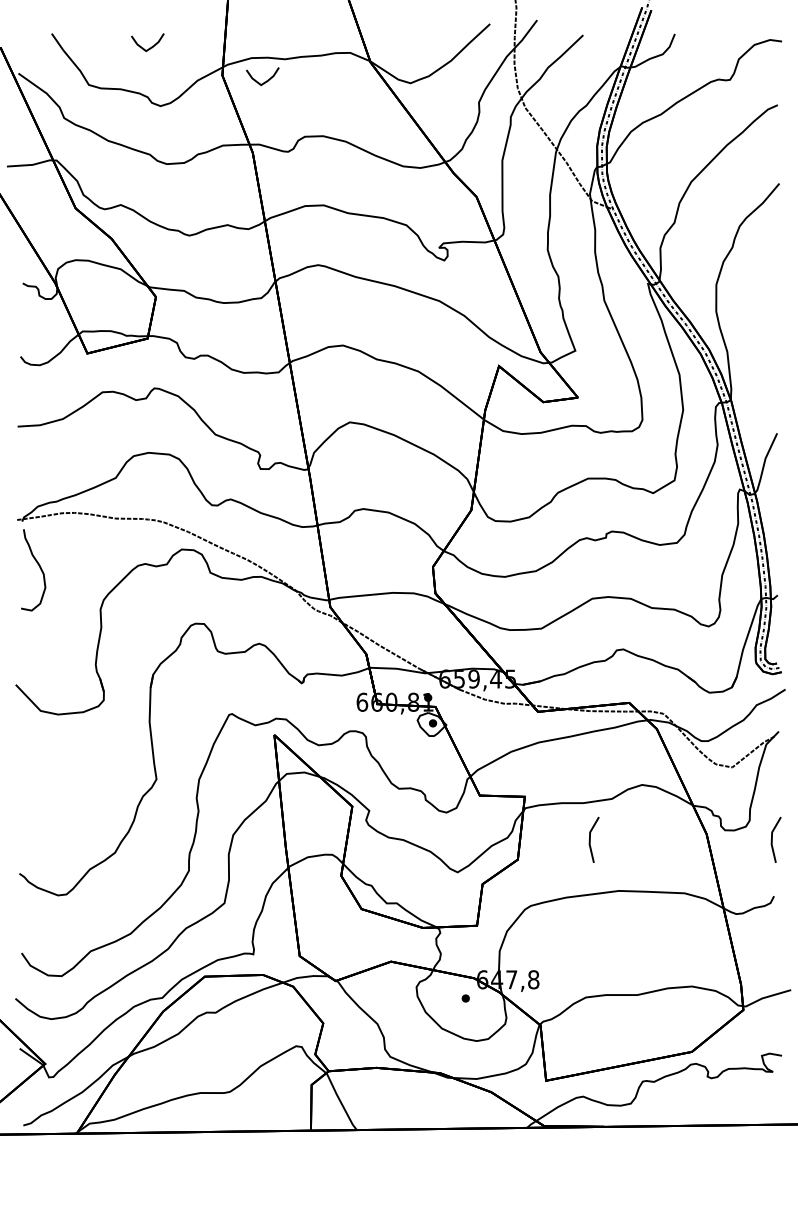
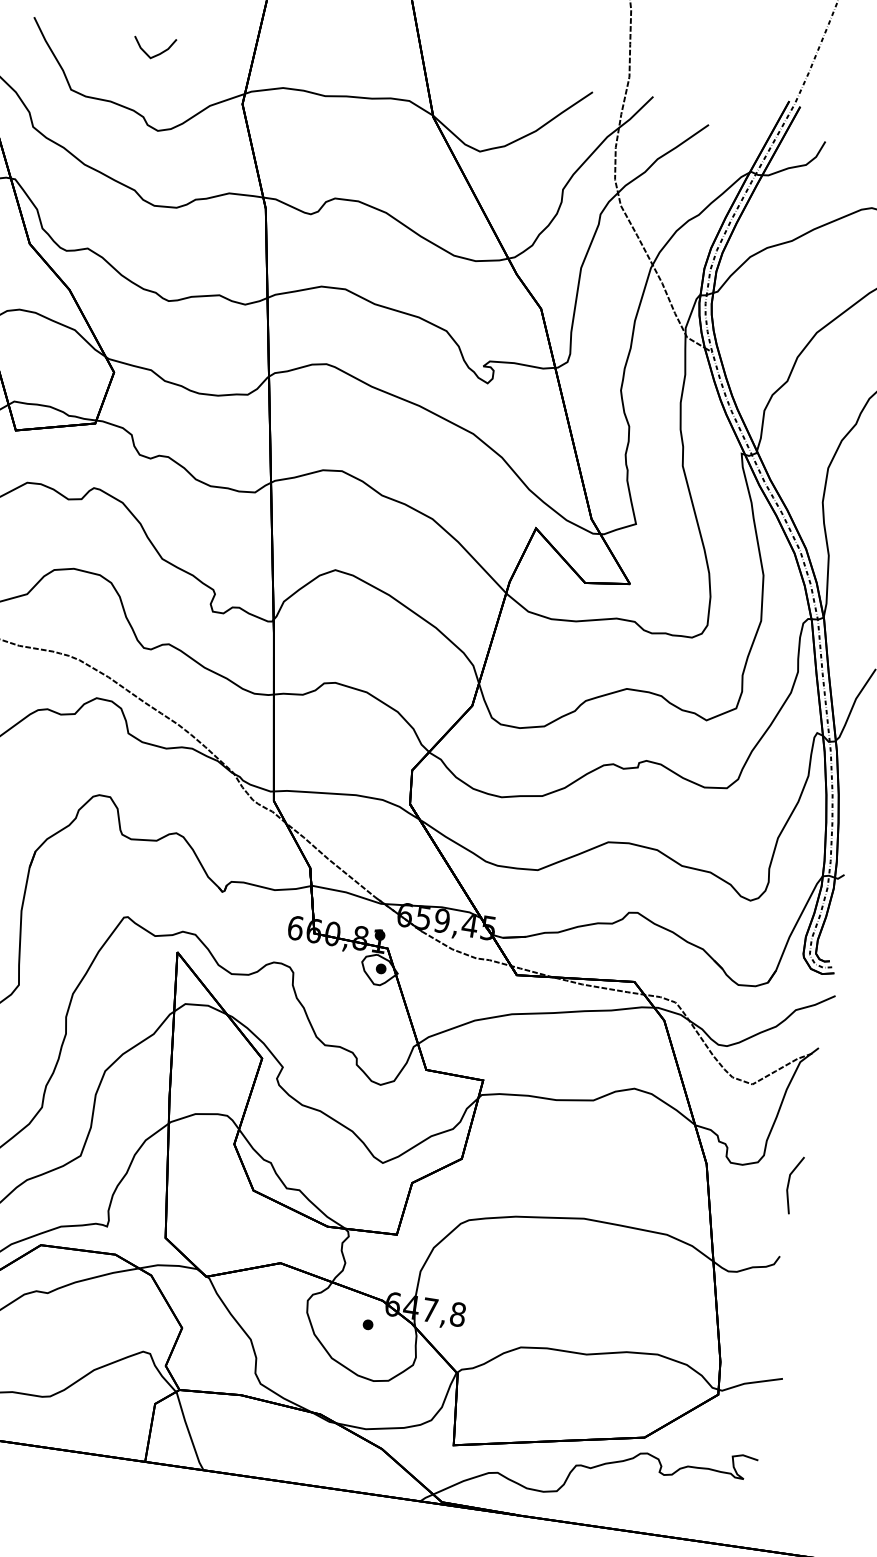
curve: (264, 81) -> (294, 120), removed
line: (590, 839) -> (558, 1147), removed

